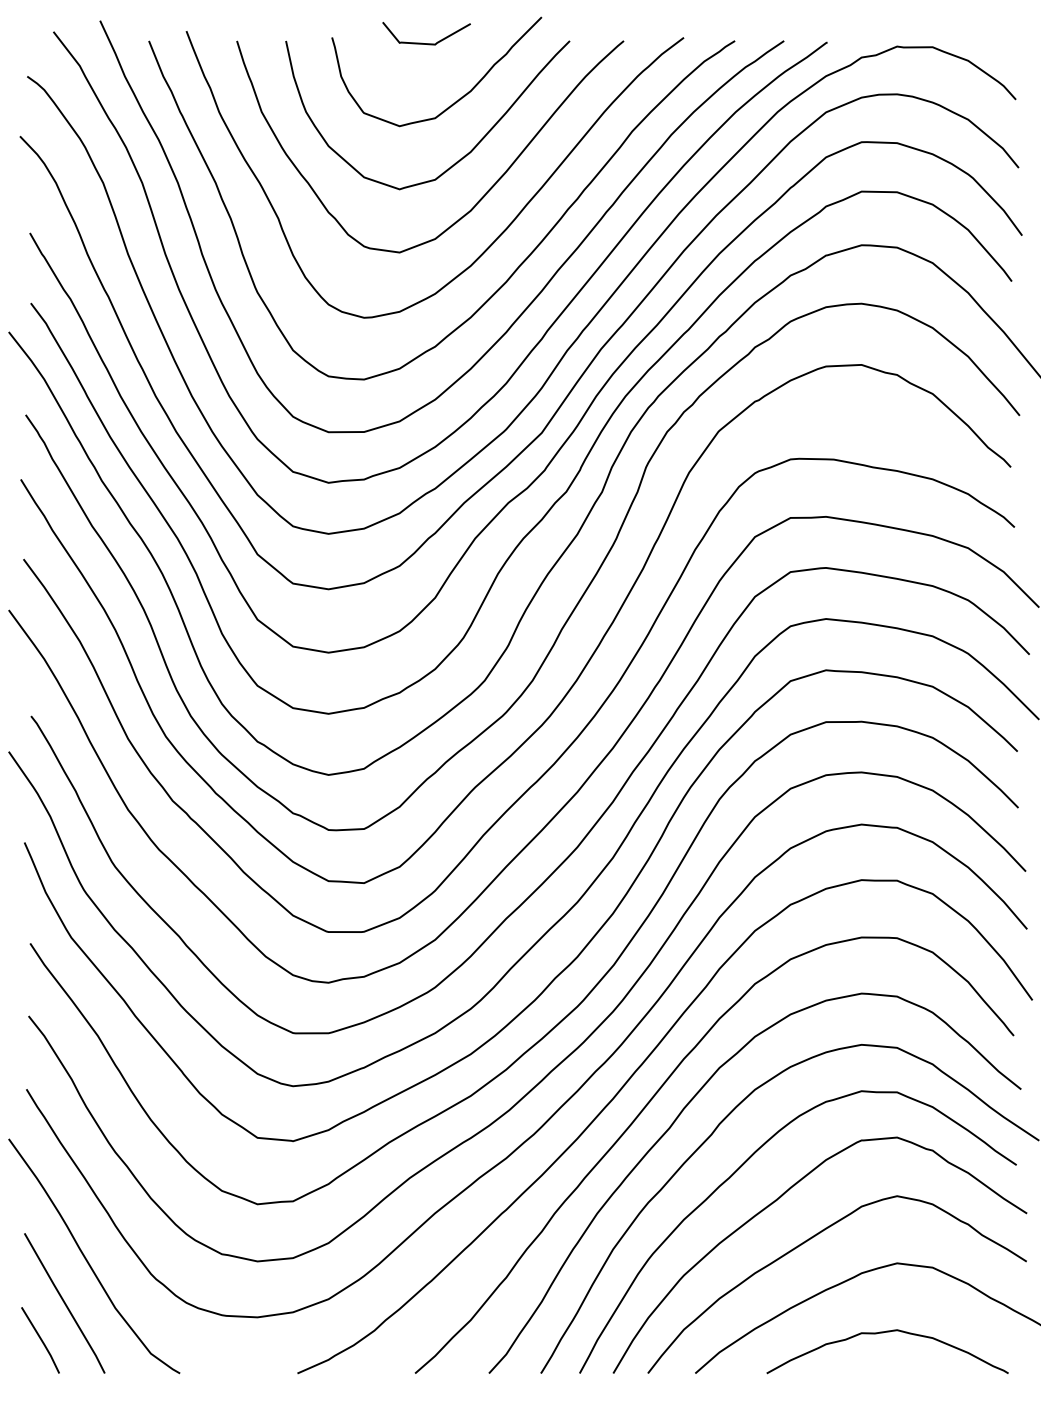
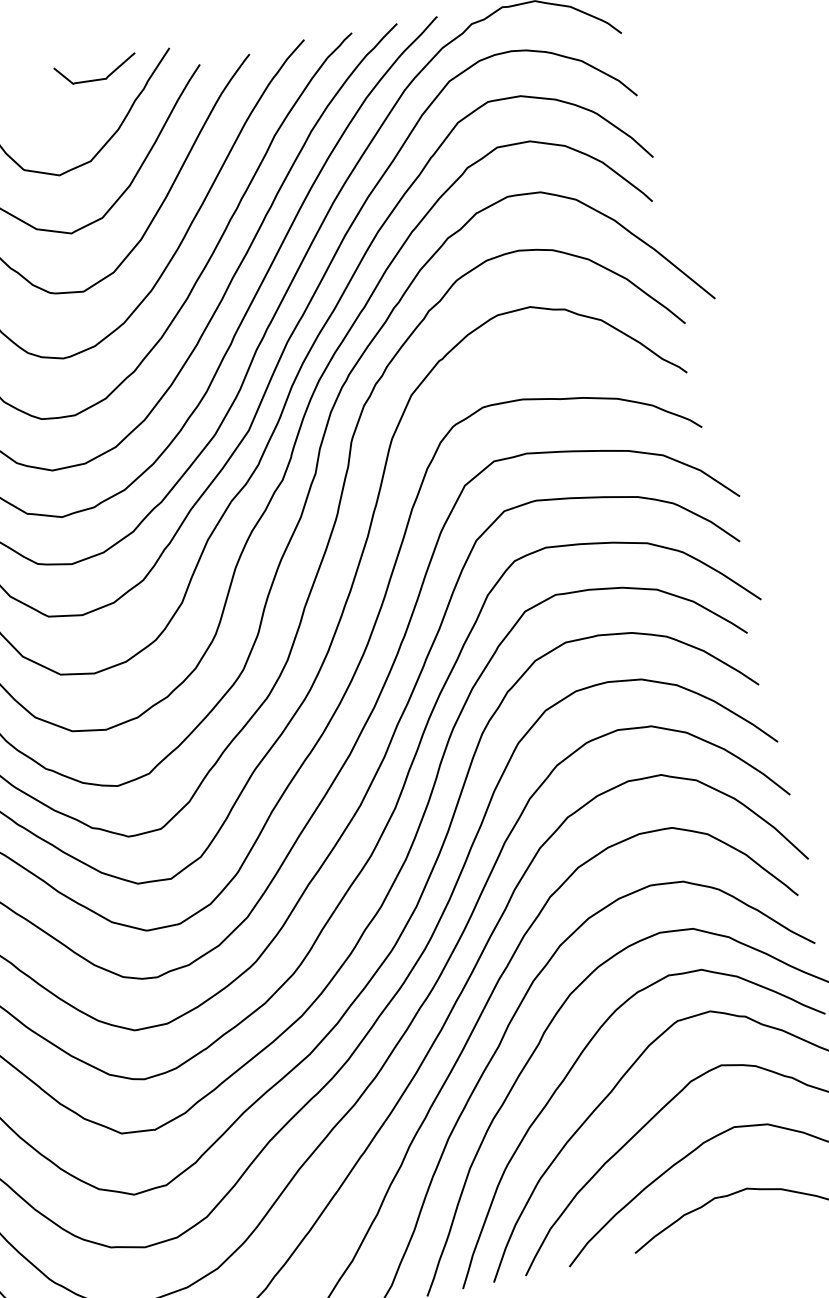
curve: (422, 42) -> (94, 79), moved

